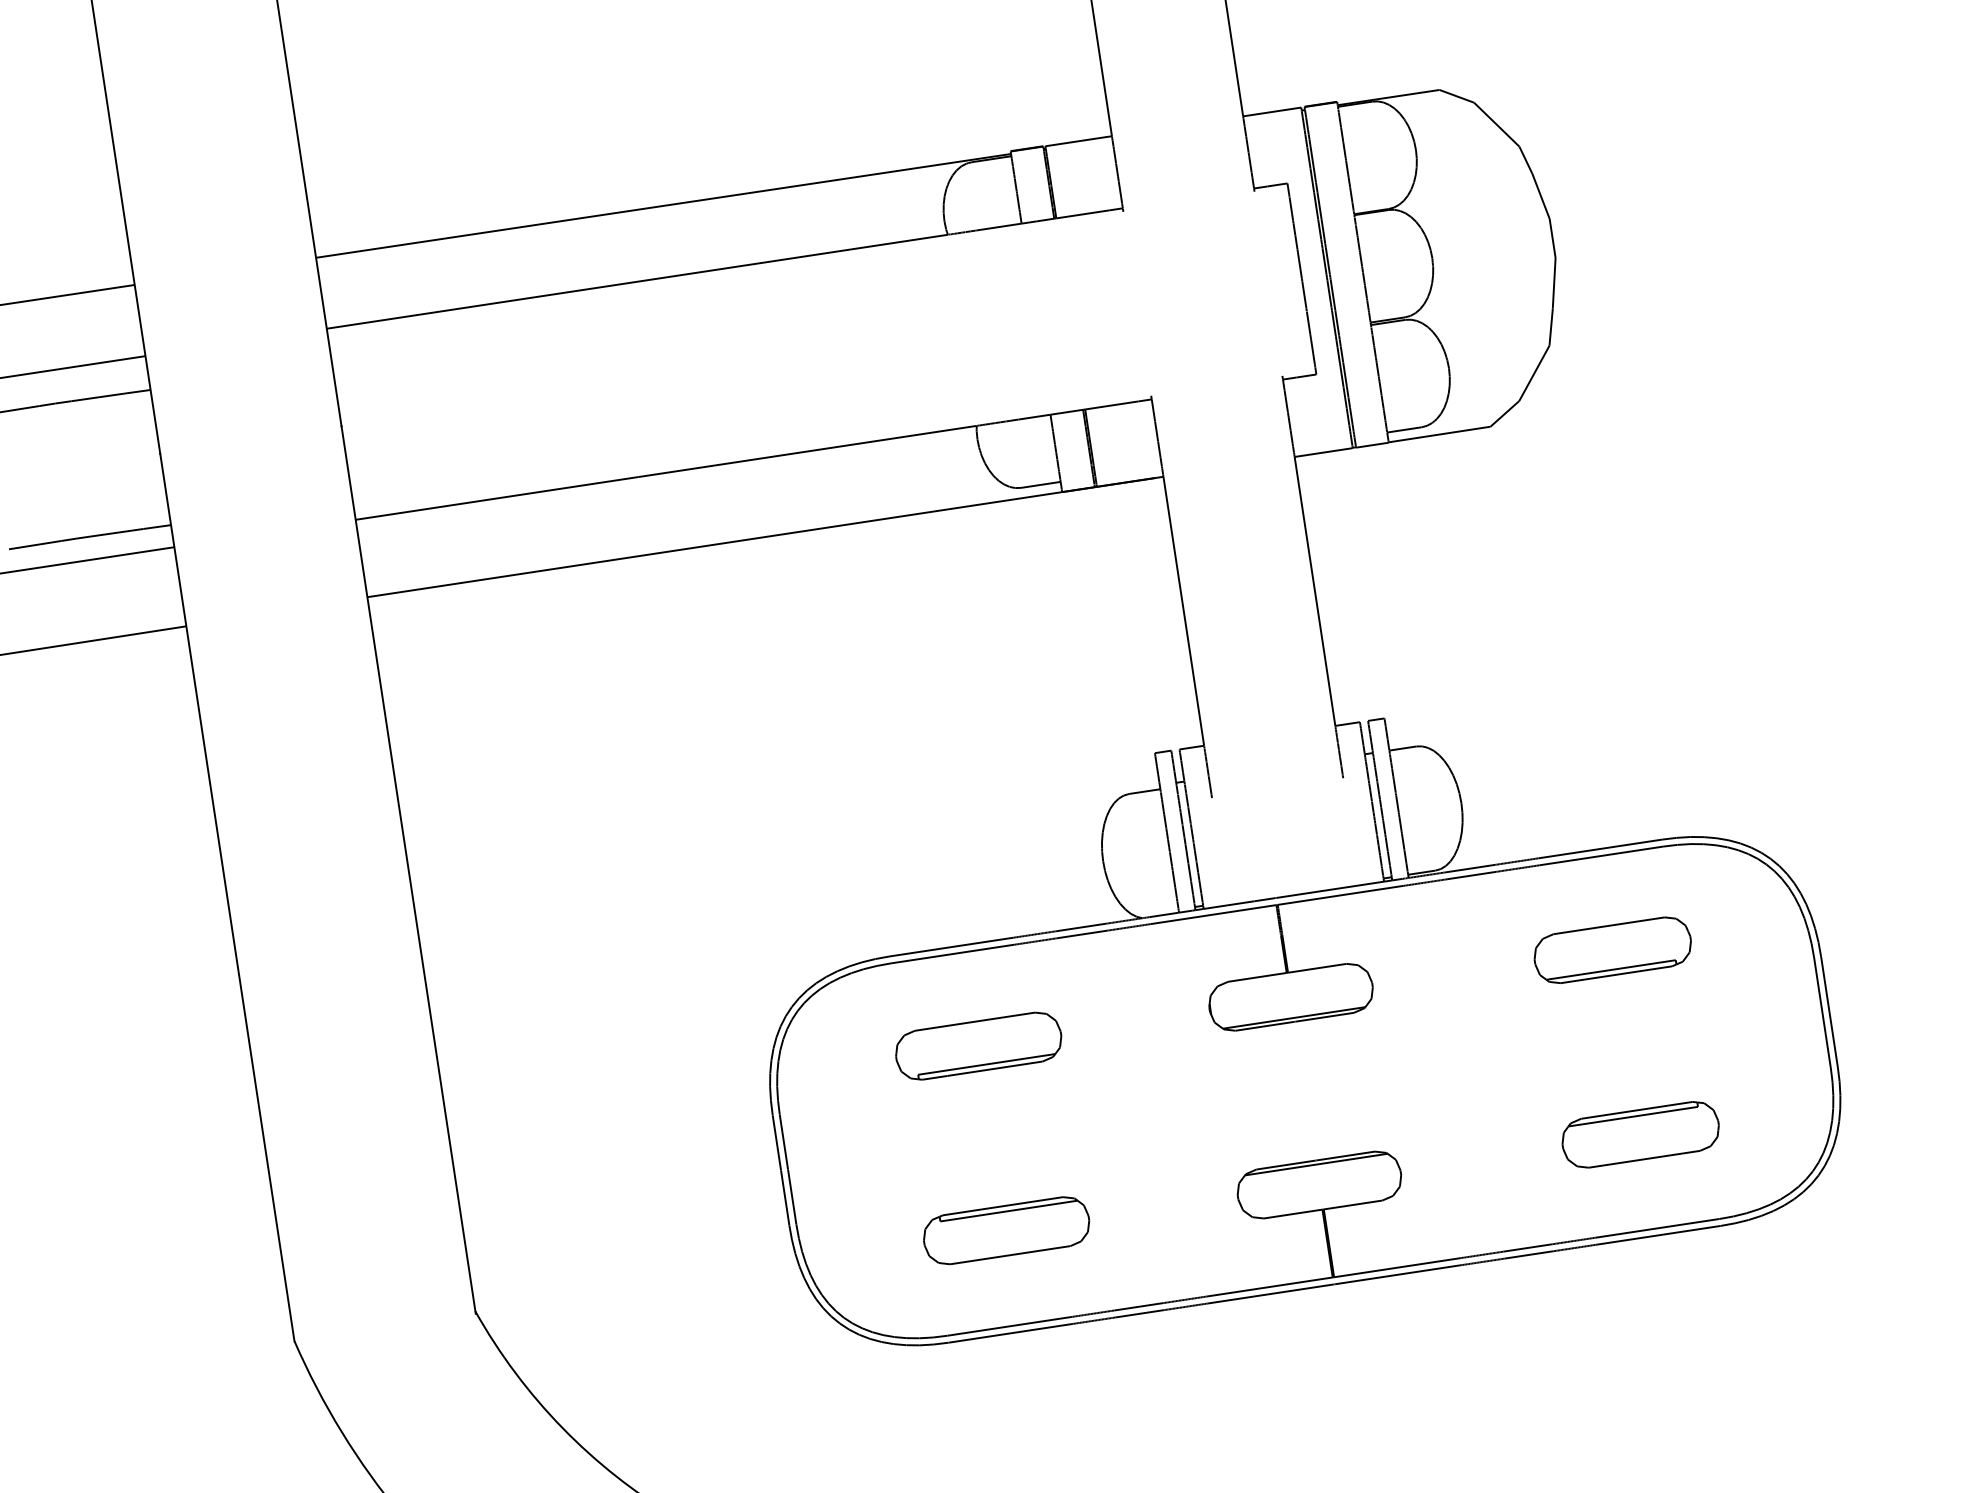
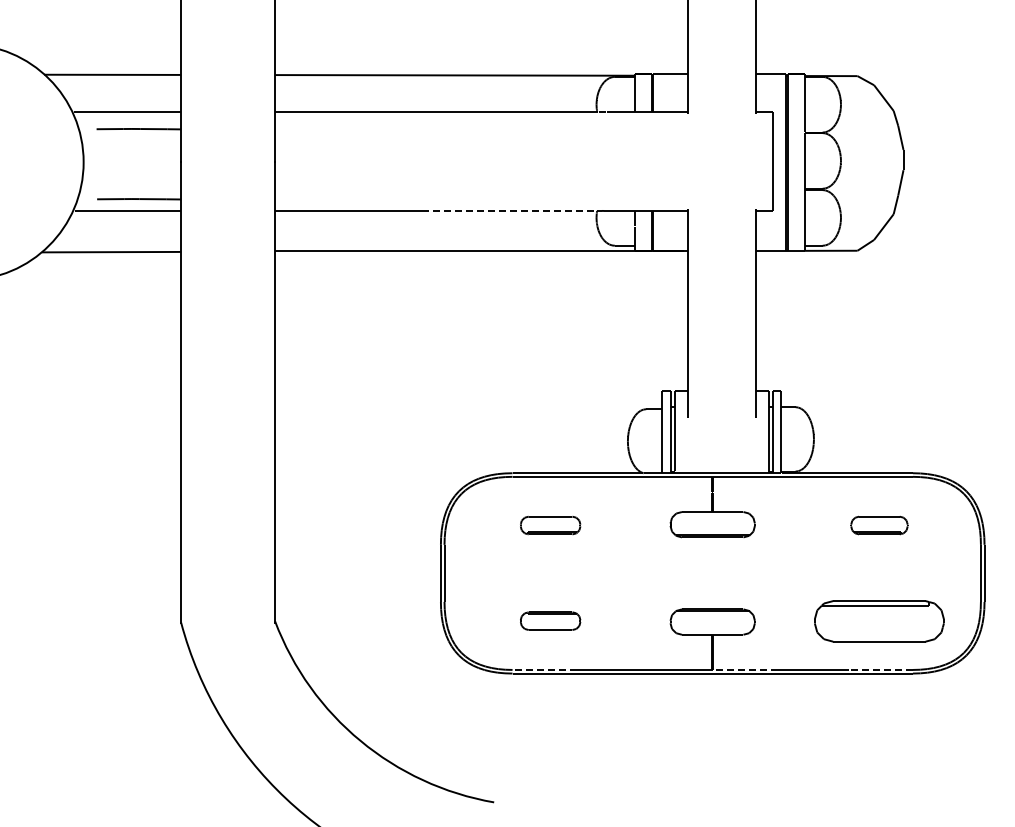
line: (807, 450) -> (509, 210), solid -> dashed
part: (1612, 950) -> (879, 525), size x0.7
part: (978, 1046) -> (550, 525), size x0.7
part: (1640, 1133) -> (879, 620), size x1.6
line: (1656, 1227) -> (880, 669), solid -> dashed
part: (1006, 1229) -> (550, 620), size x0.7
line: (1396, 1266) -> (745, 669), solid -> dashed
line: (1008, 1325) -> (544, 669), solid -> dashed

